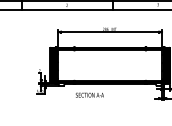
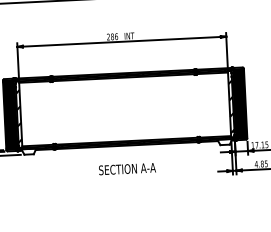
text: (89, 94) -> (126, 167), moved

